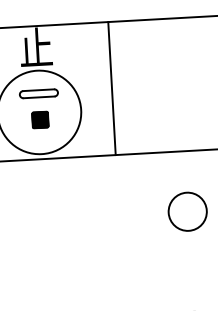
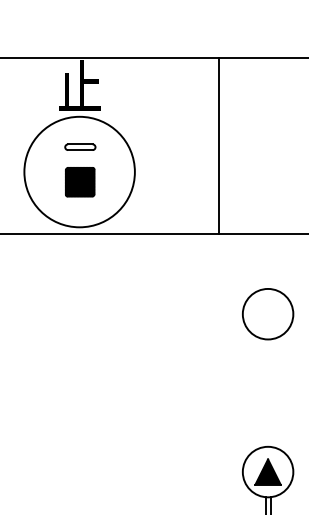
line: (112, 88) -> (219, 145), moved
part: (39, 93) -> (80, 146), size x0.6
part: (40, 119) -> (80, 181), size x1.4

